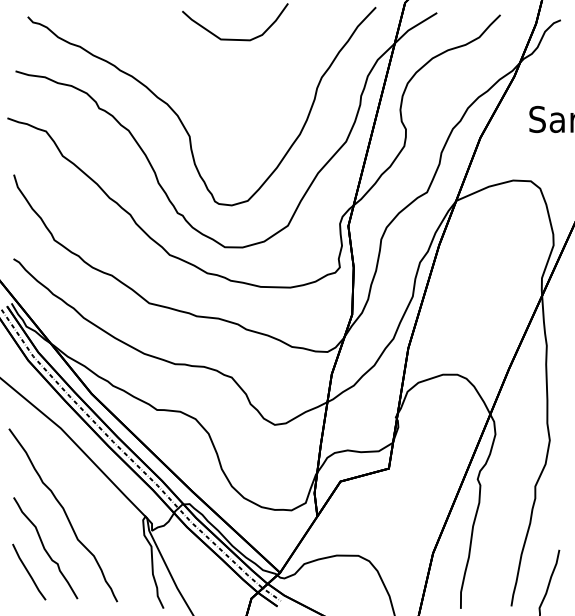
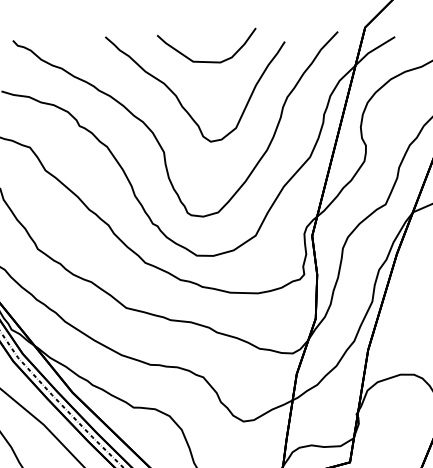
curve: (206, 80) -> (179, 100), added

